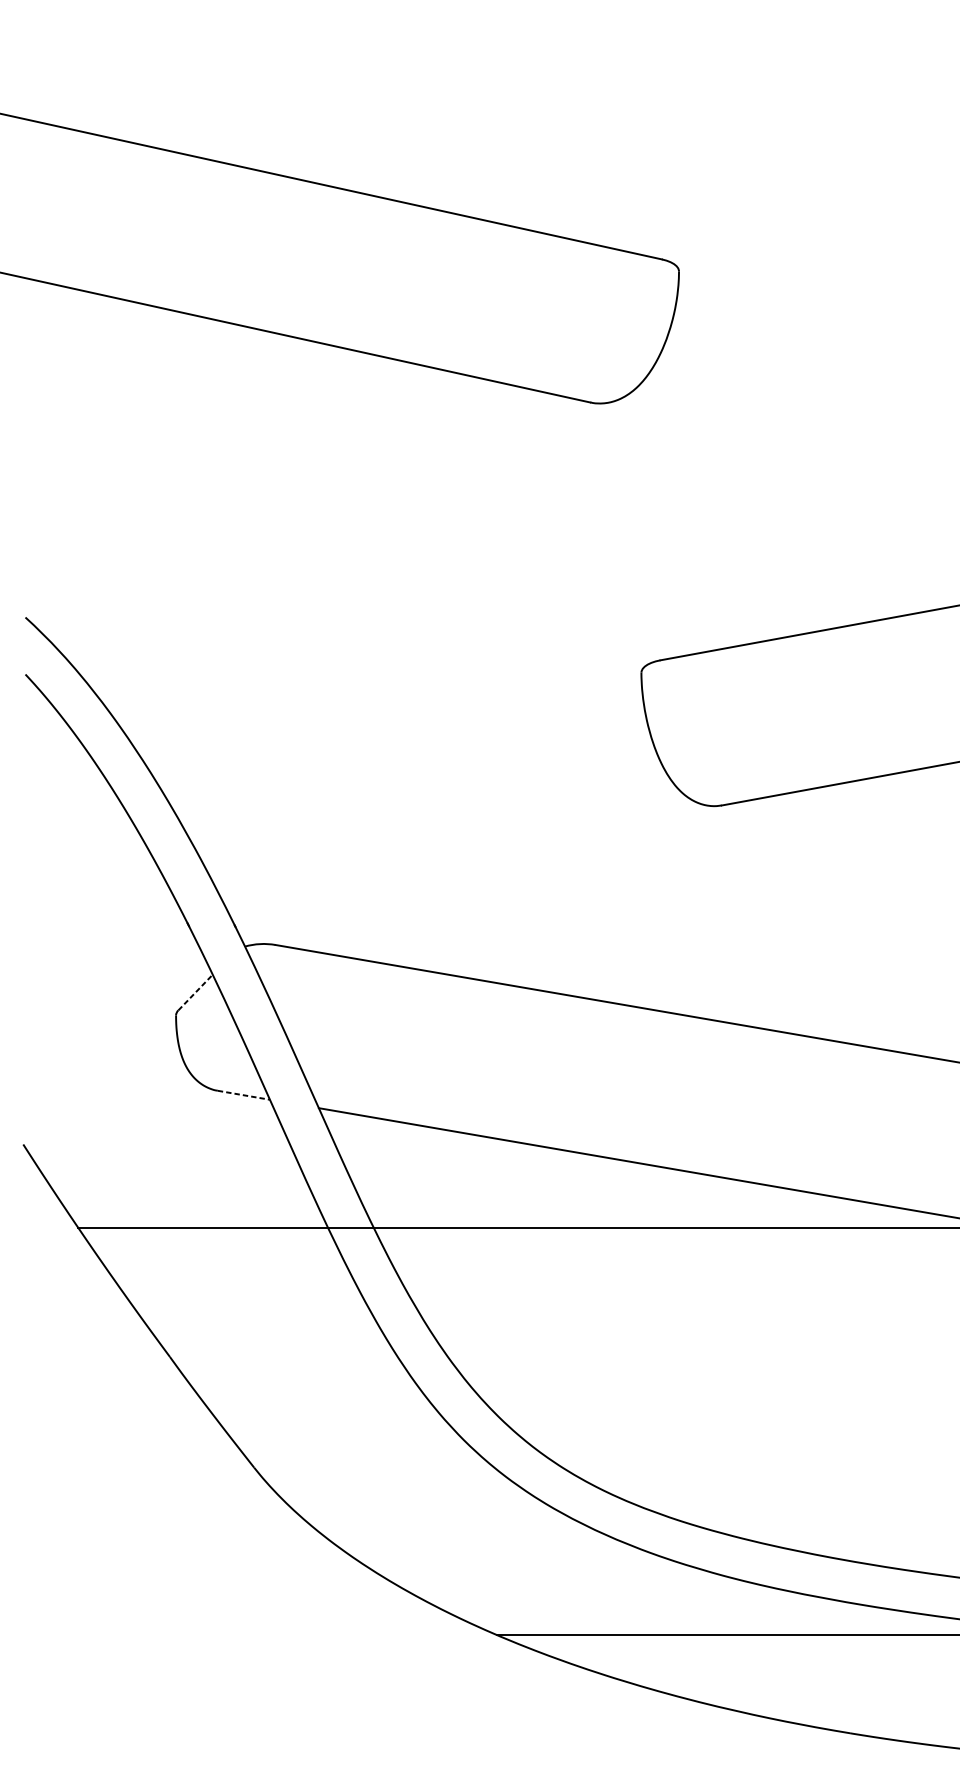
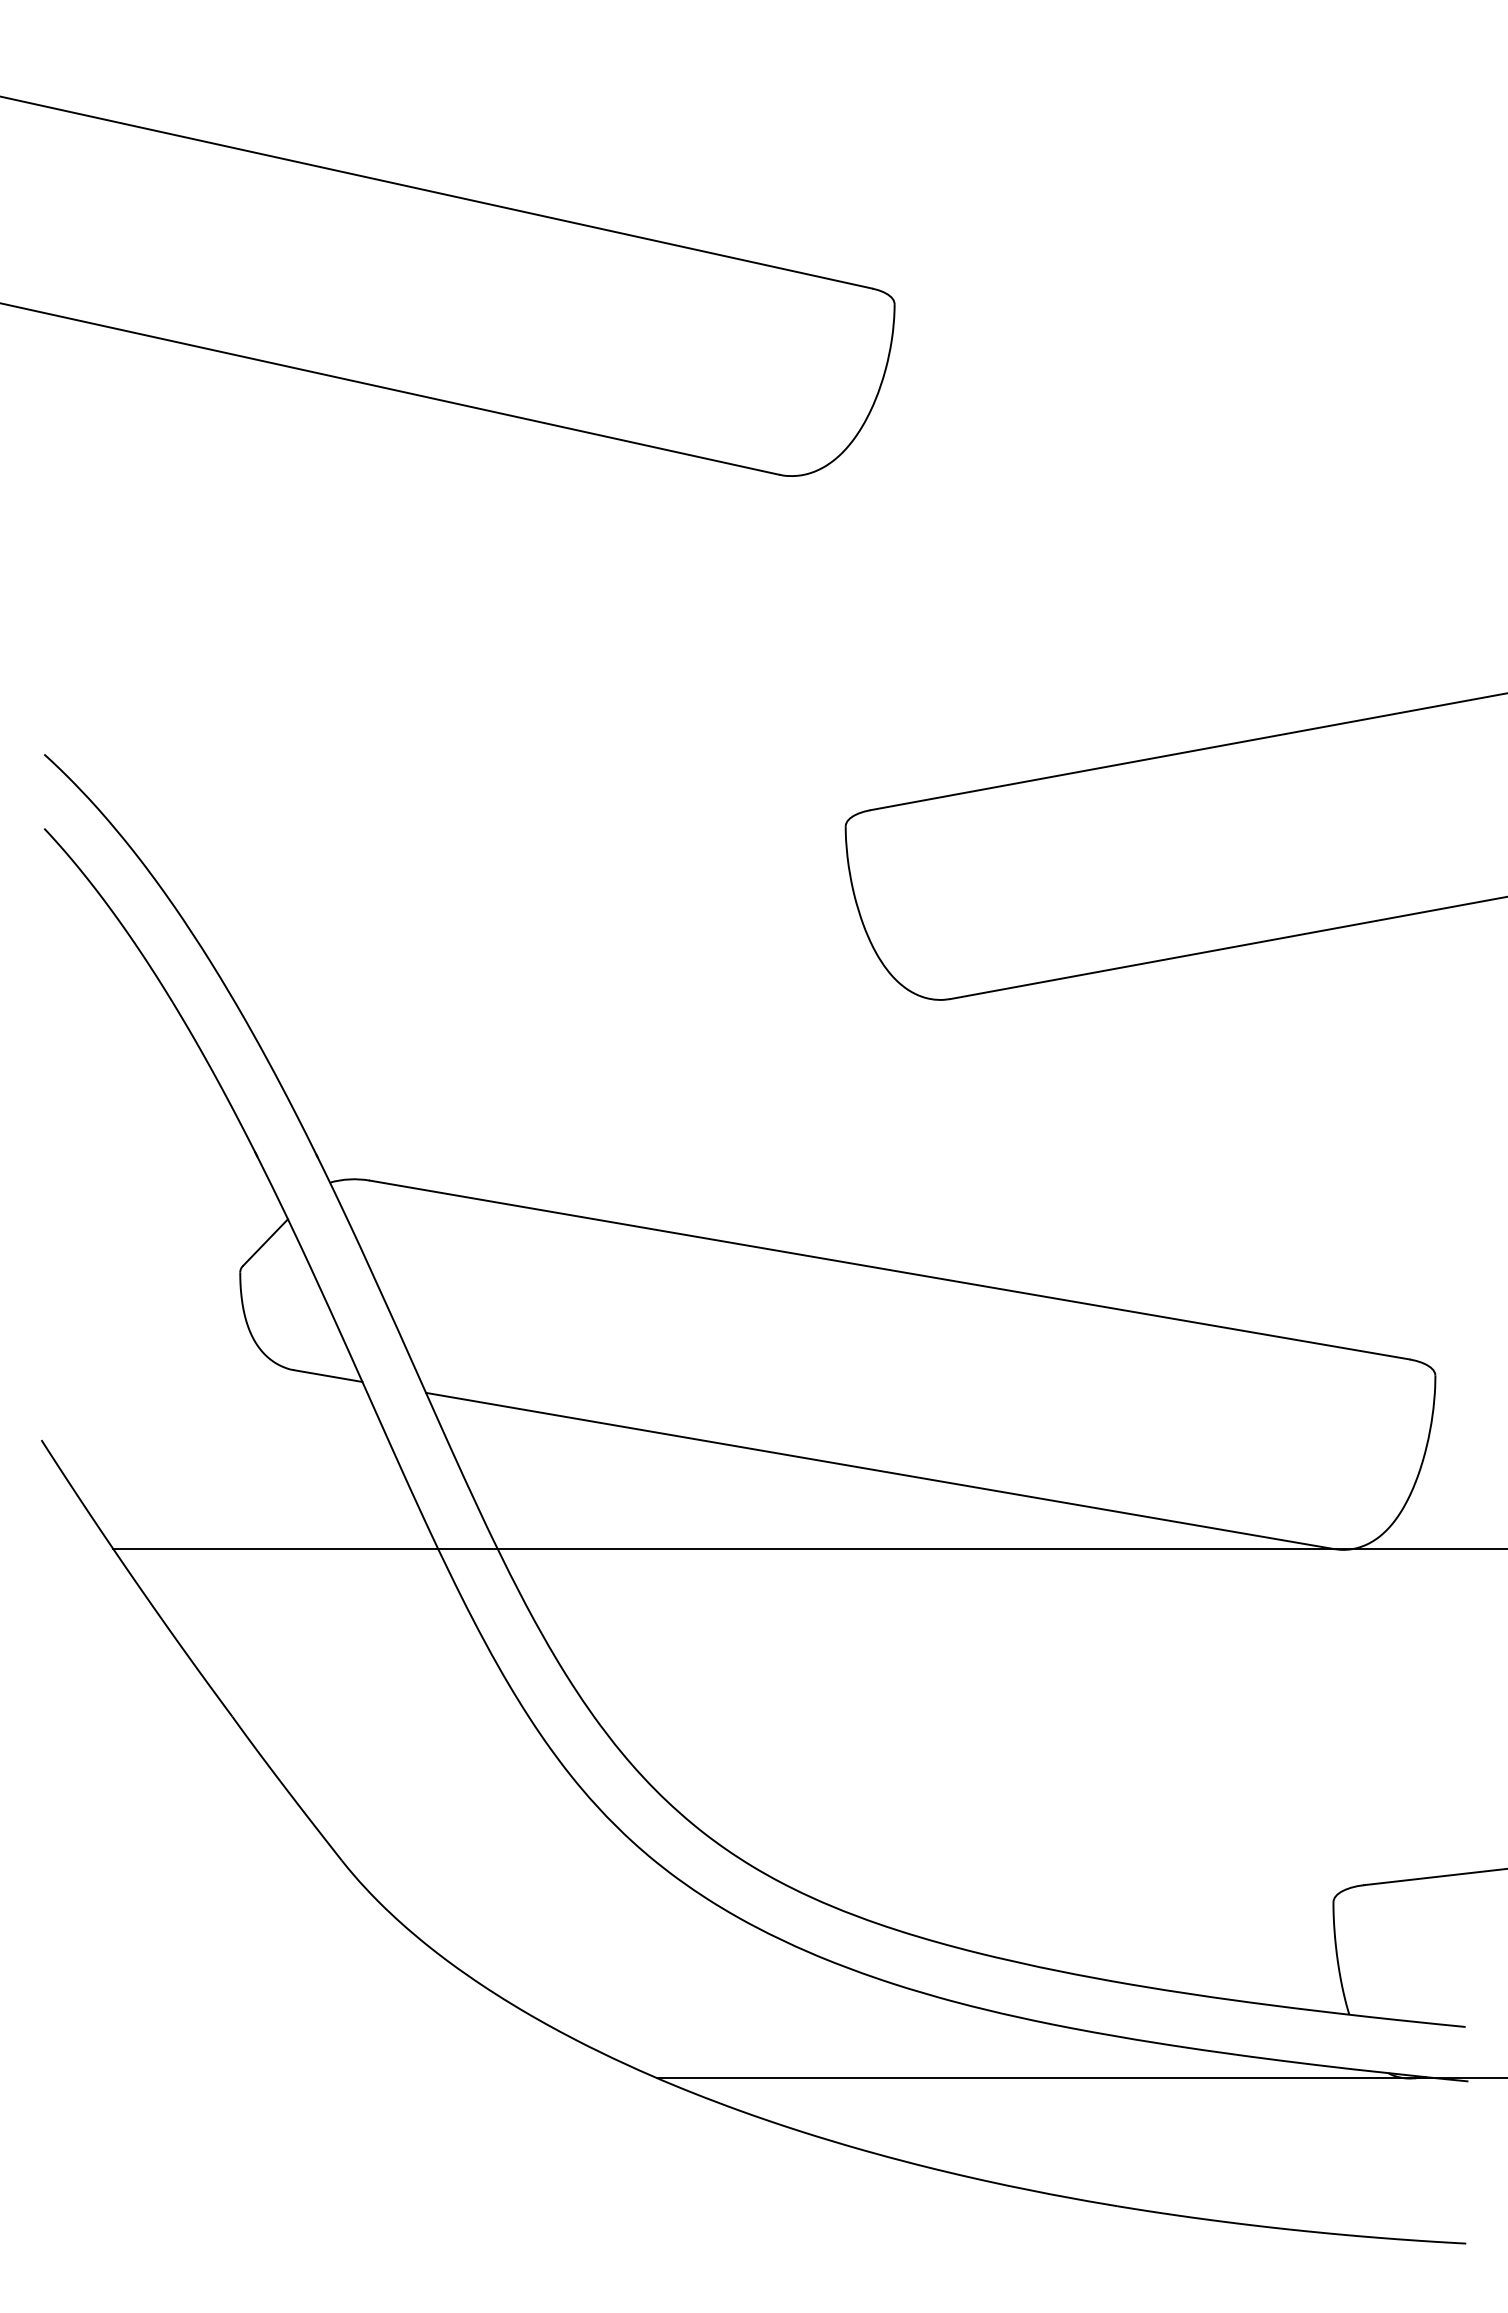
line: (195, 992) -> (265, 1242), dashed -> solid
line: (244, 1095) -> (329, 1376), dashed -> solid

